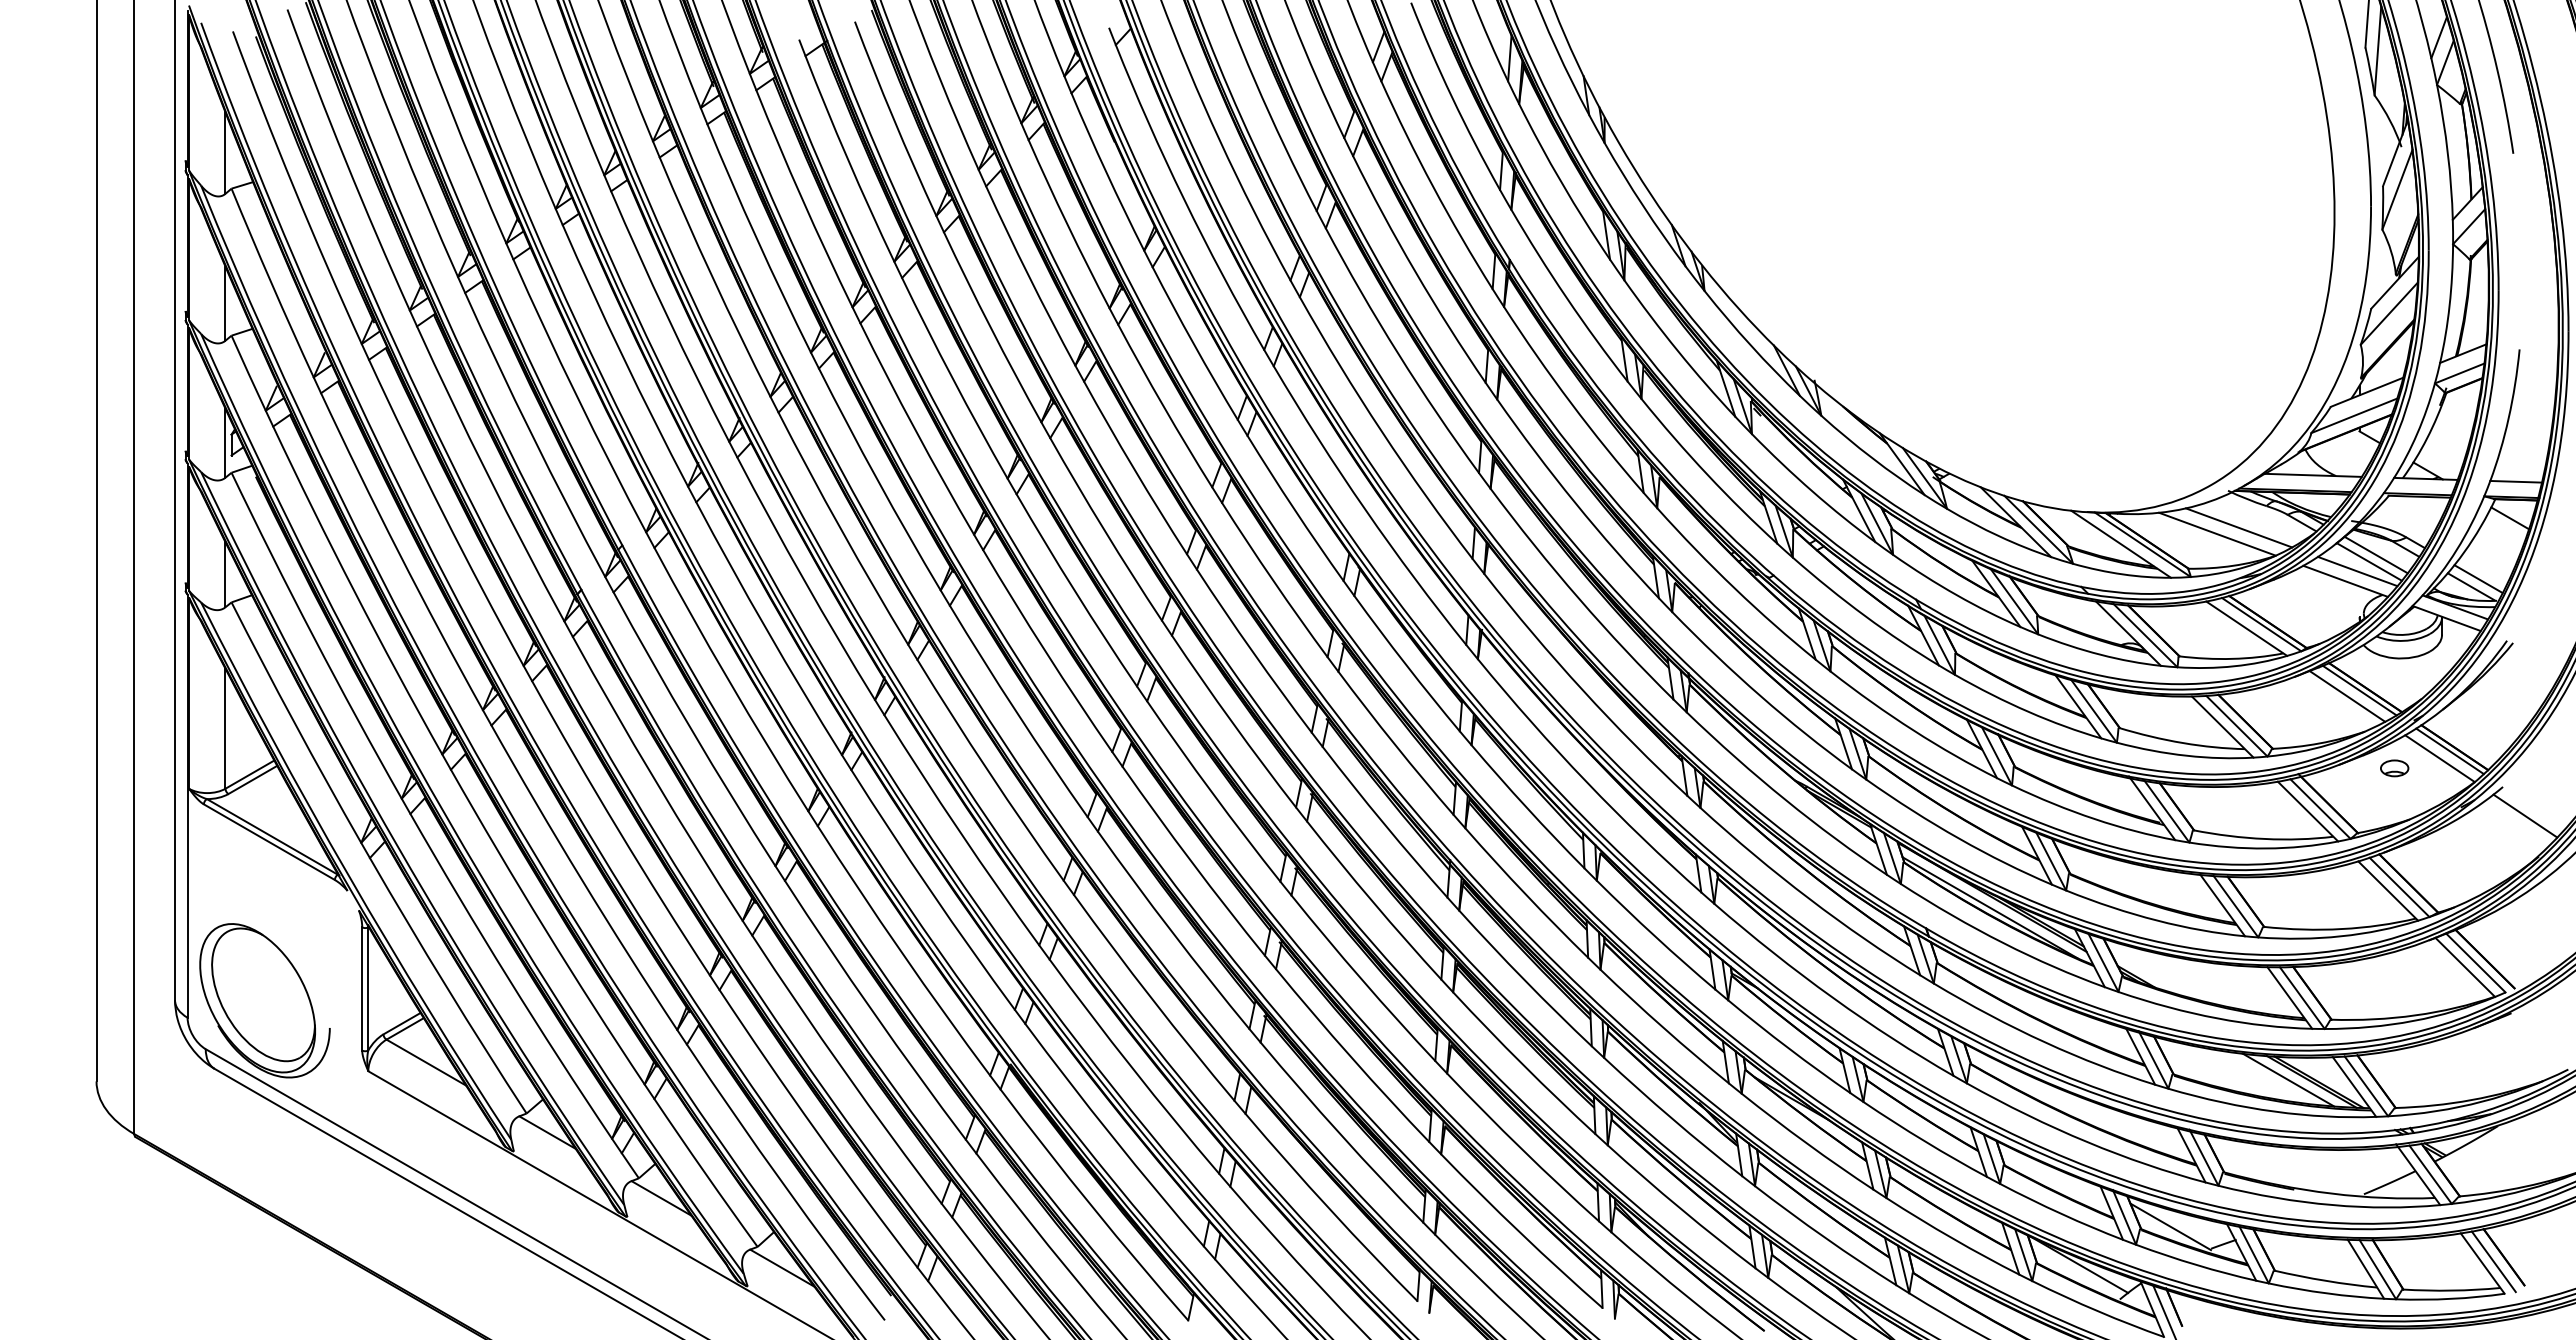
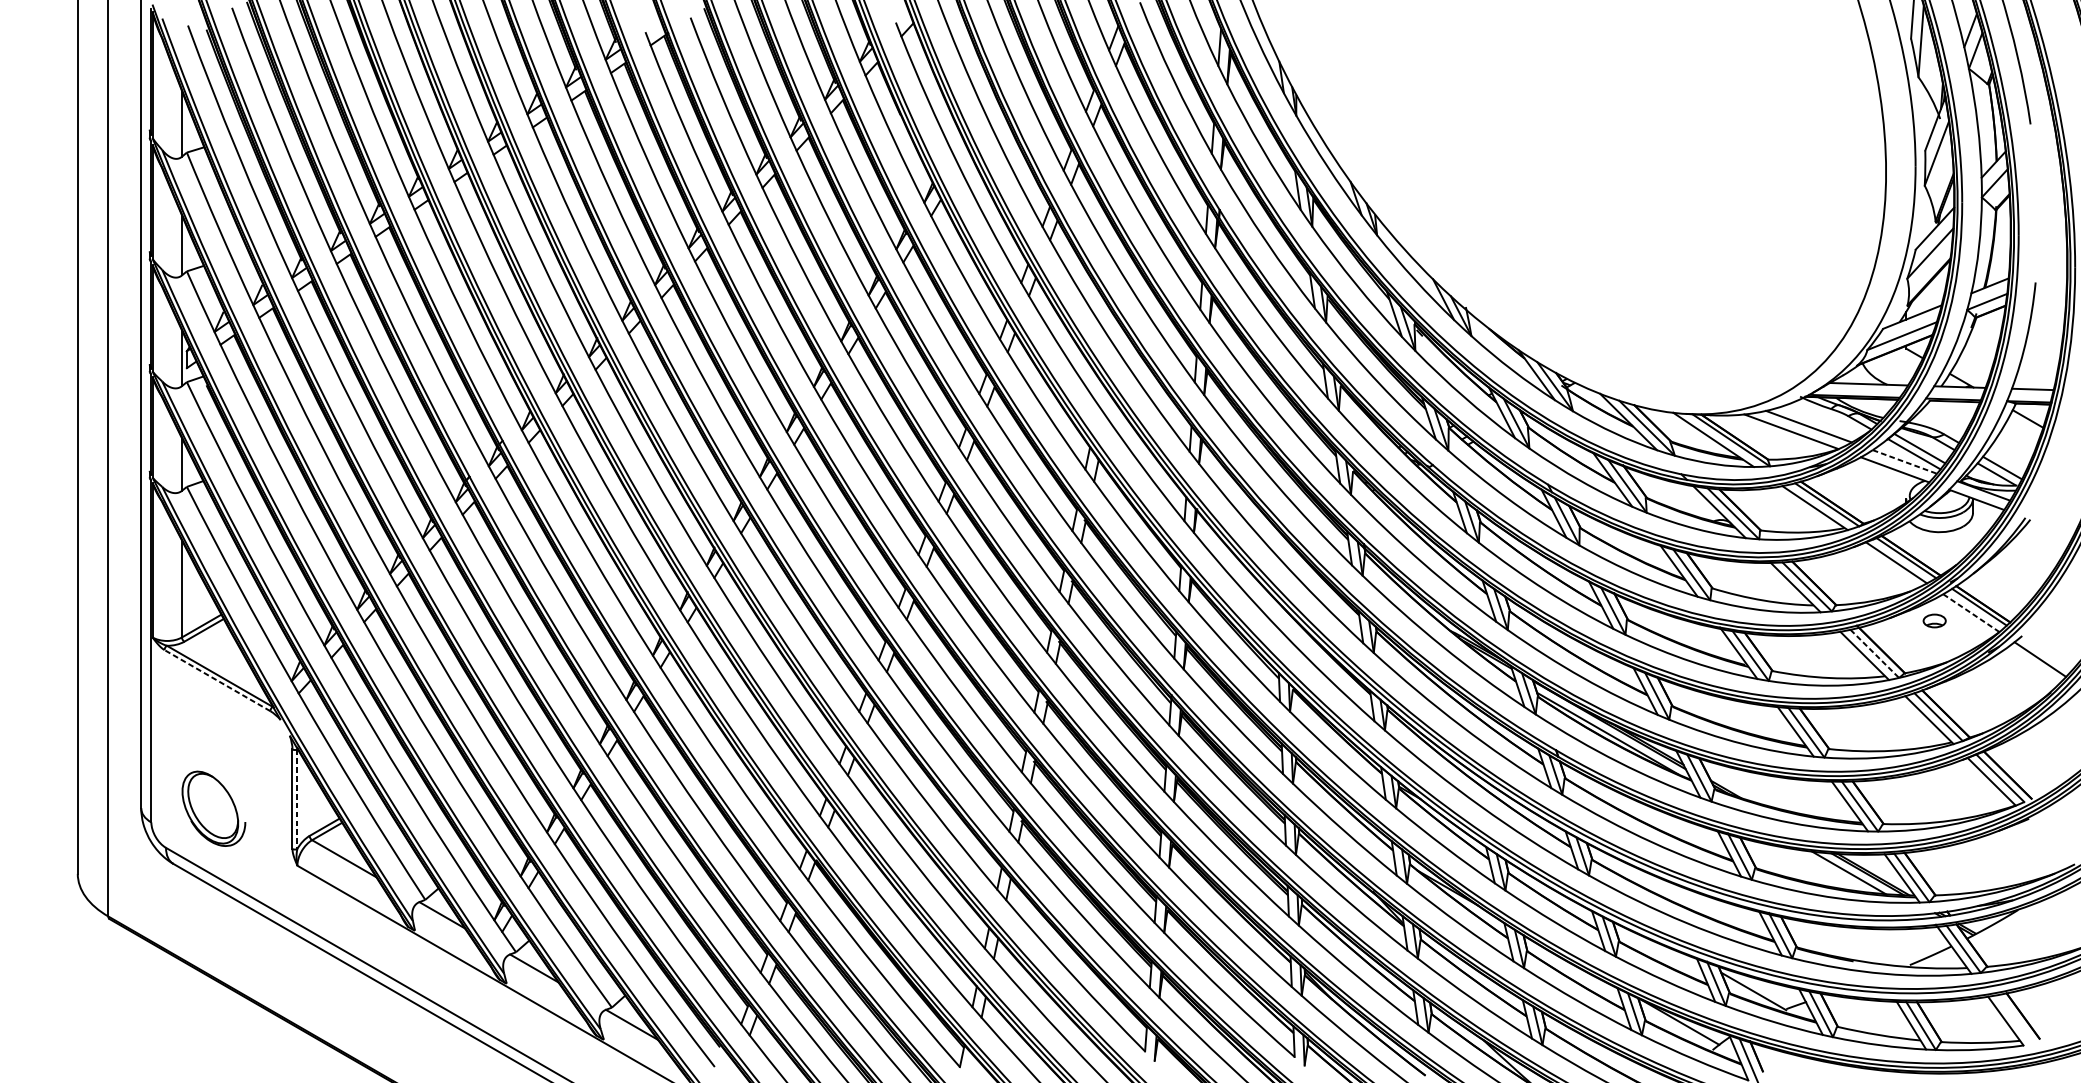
line: (2358, 571) -> (1905, 461), solid -> dashed
line: (2440, 758) -> (1971, 613), solid -> dashed
line: (2320, 809) -> (1874, 654), solid -> dashed
line: (269, 842) -> (217, 680), solid -> dashed
line: (368, 988) -> (297, 798), solid -> dashed
part: (264, 1000) -> (213, 808), size x0.6
line: (2493, 1261) -> (2014, 1019), removed

